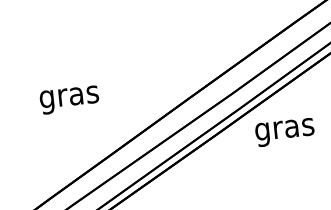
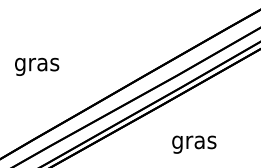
text: (70, 99) -> (37, 66), moved
text: (285, 132) -> (194, 144), moved

